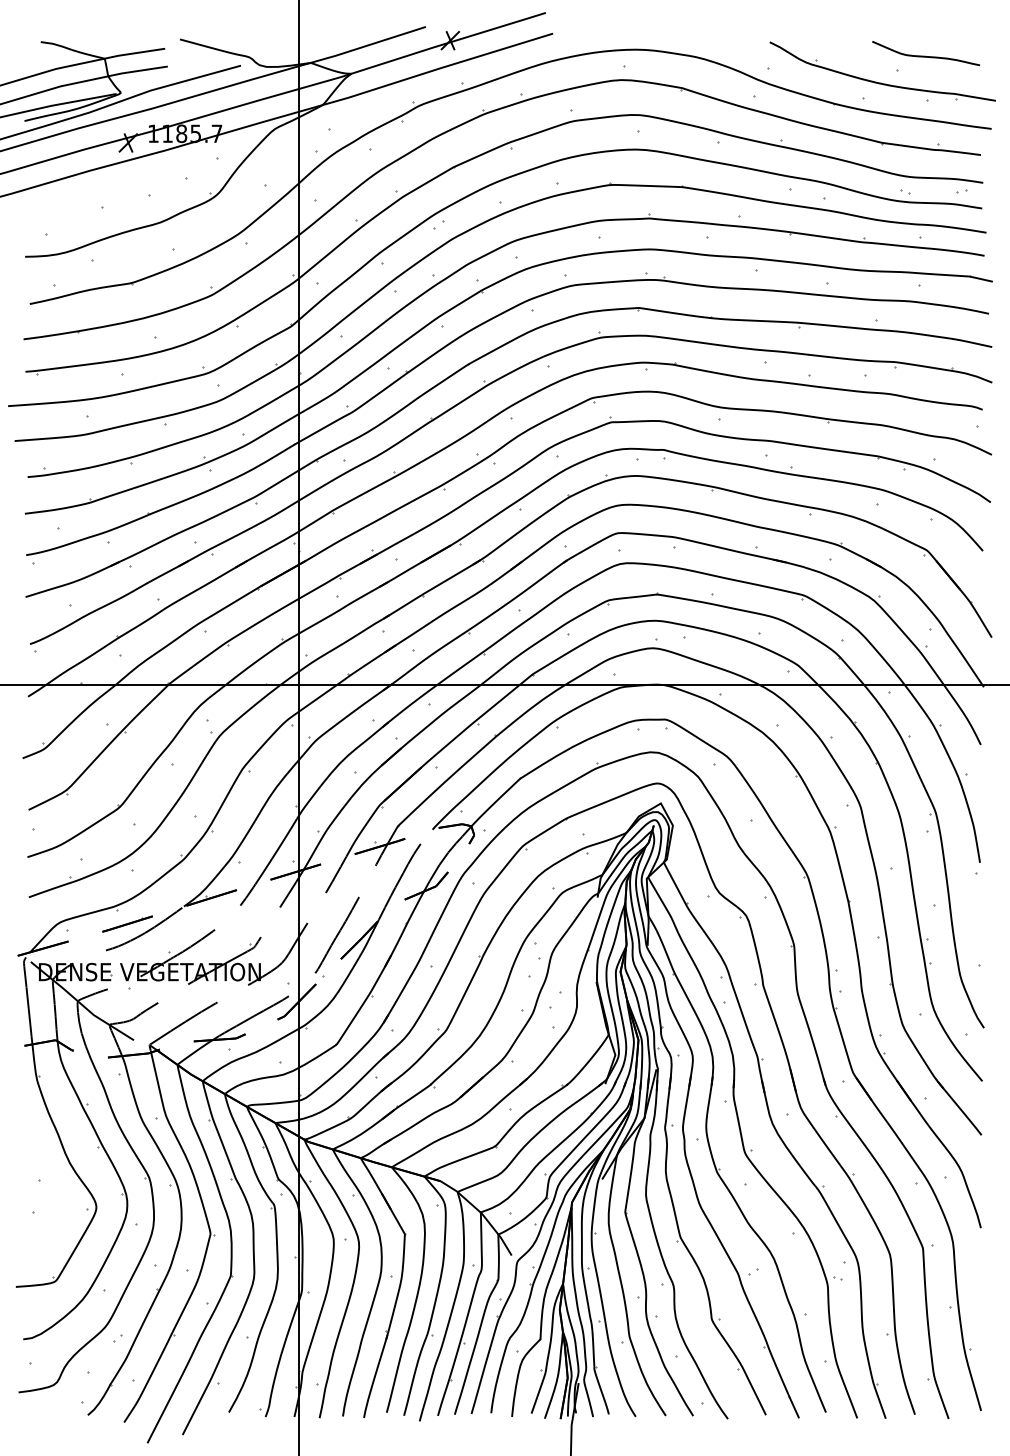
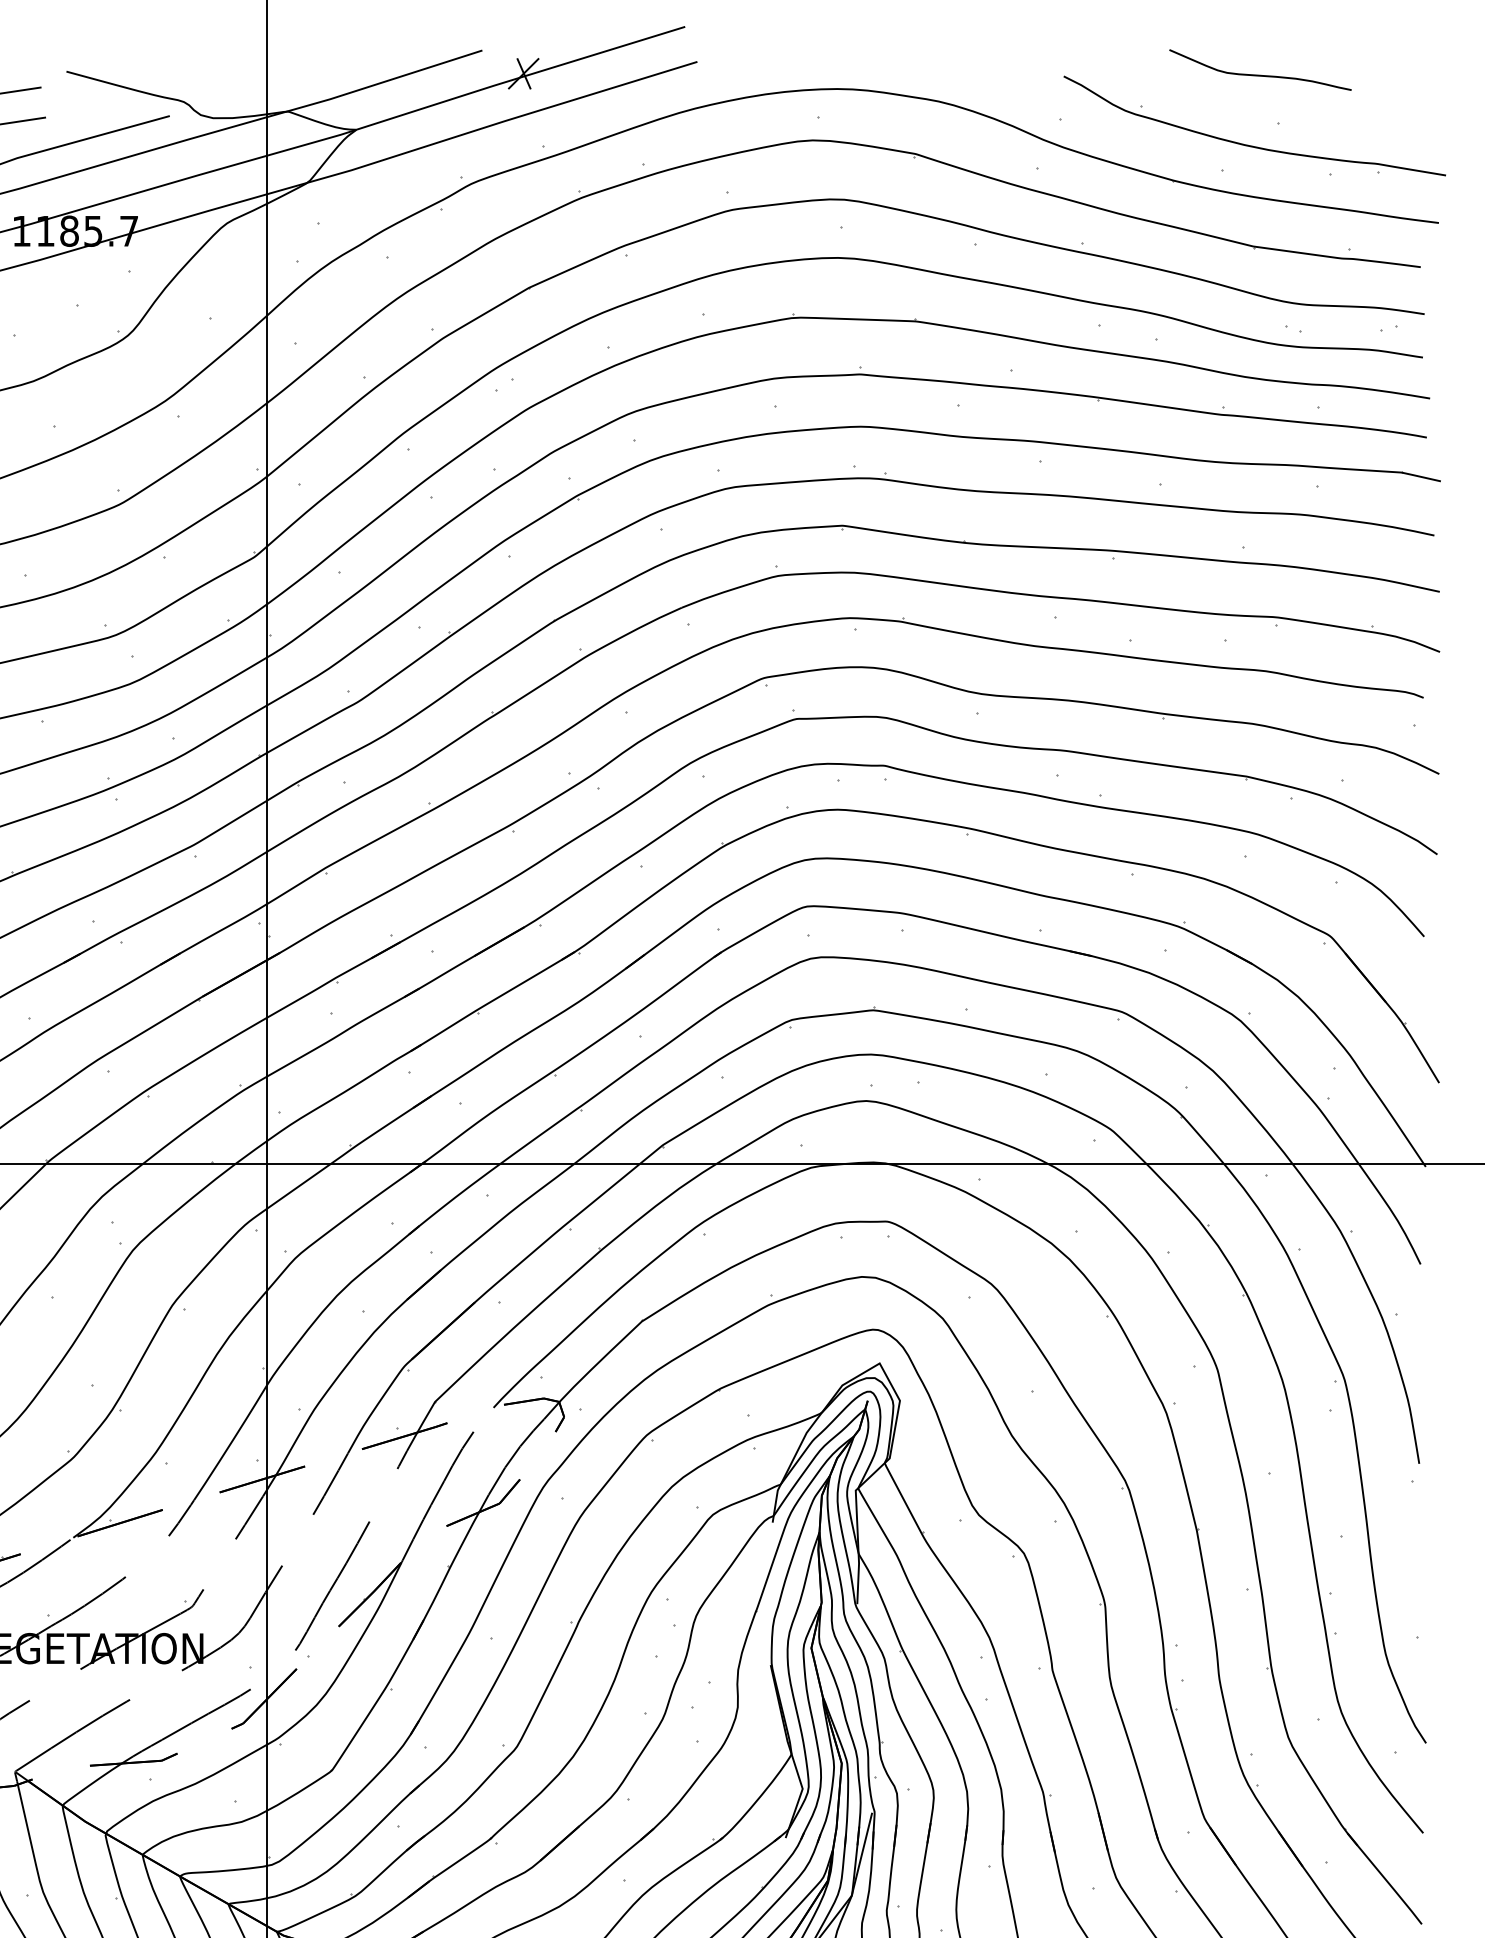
curve: (925, 55) -> (1259, 73), moved

